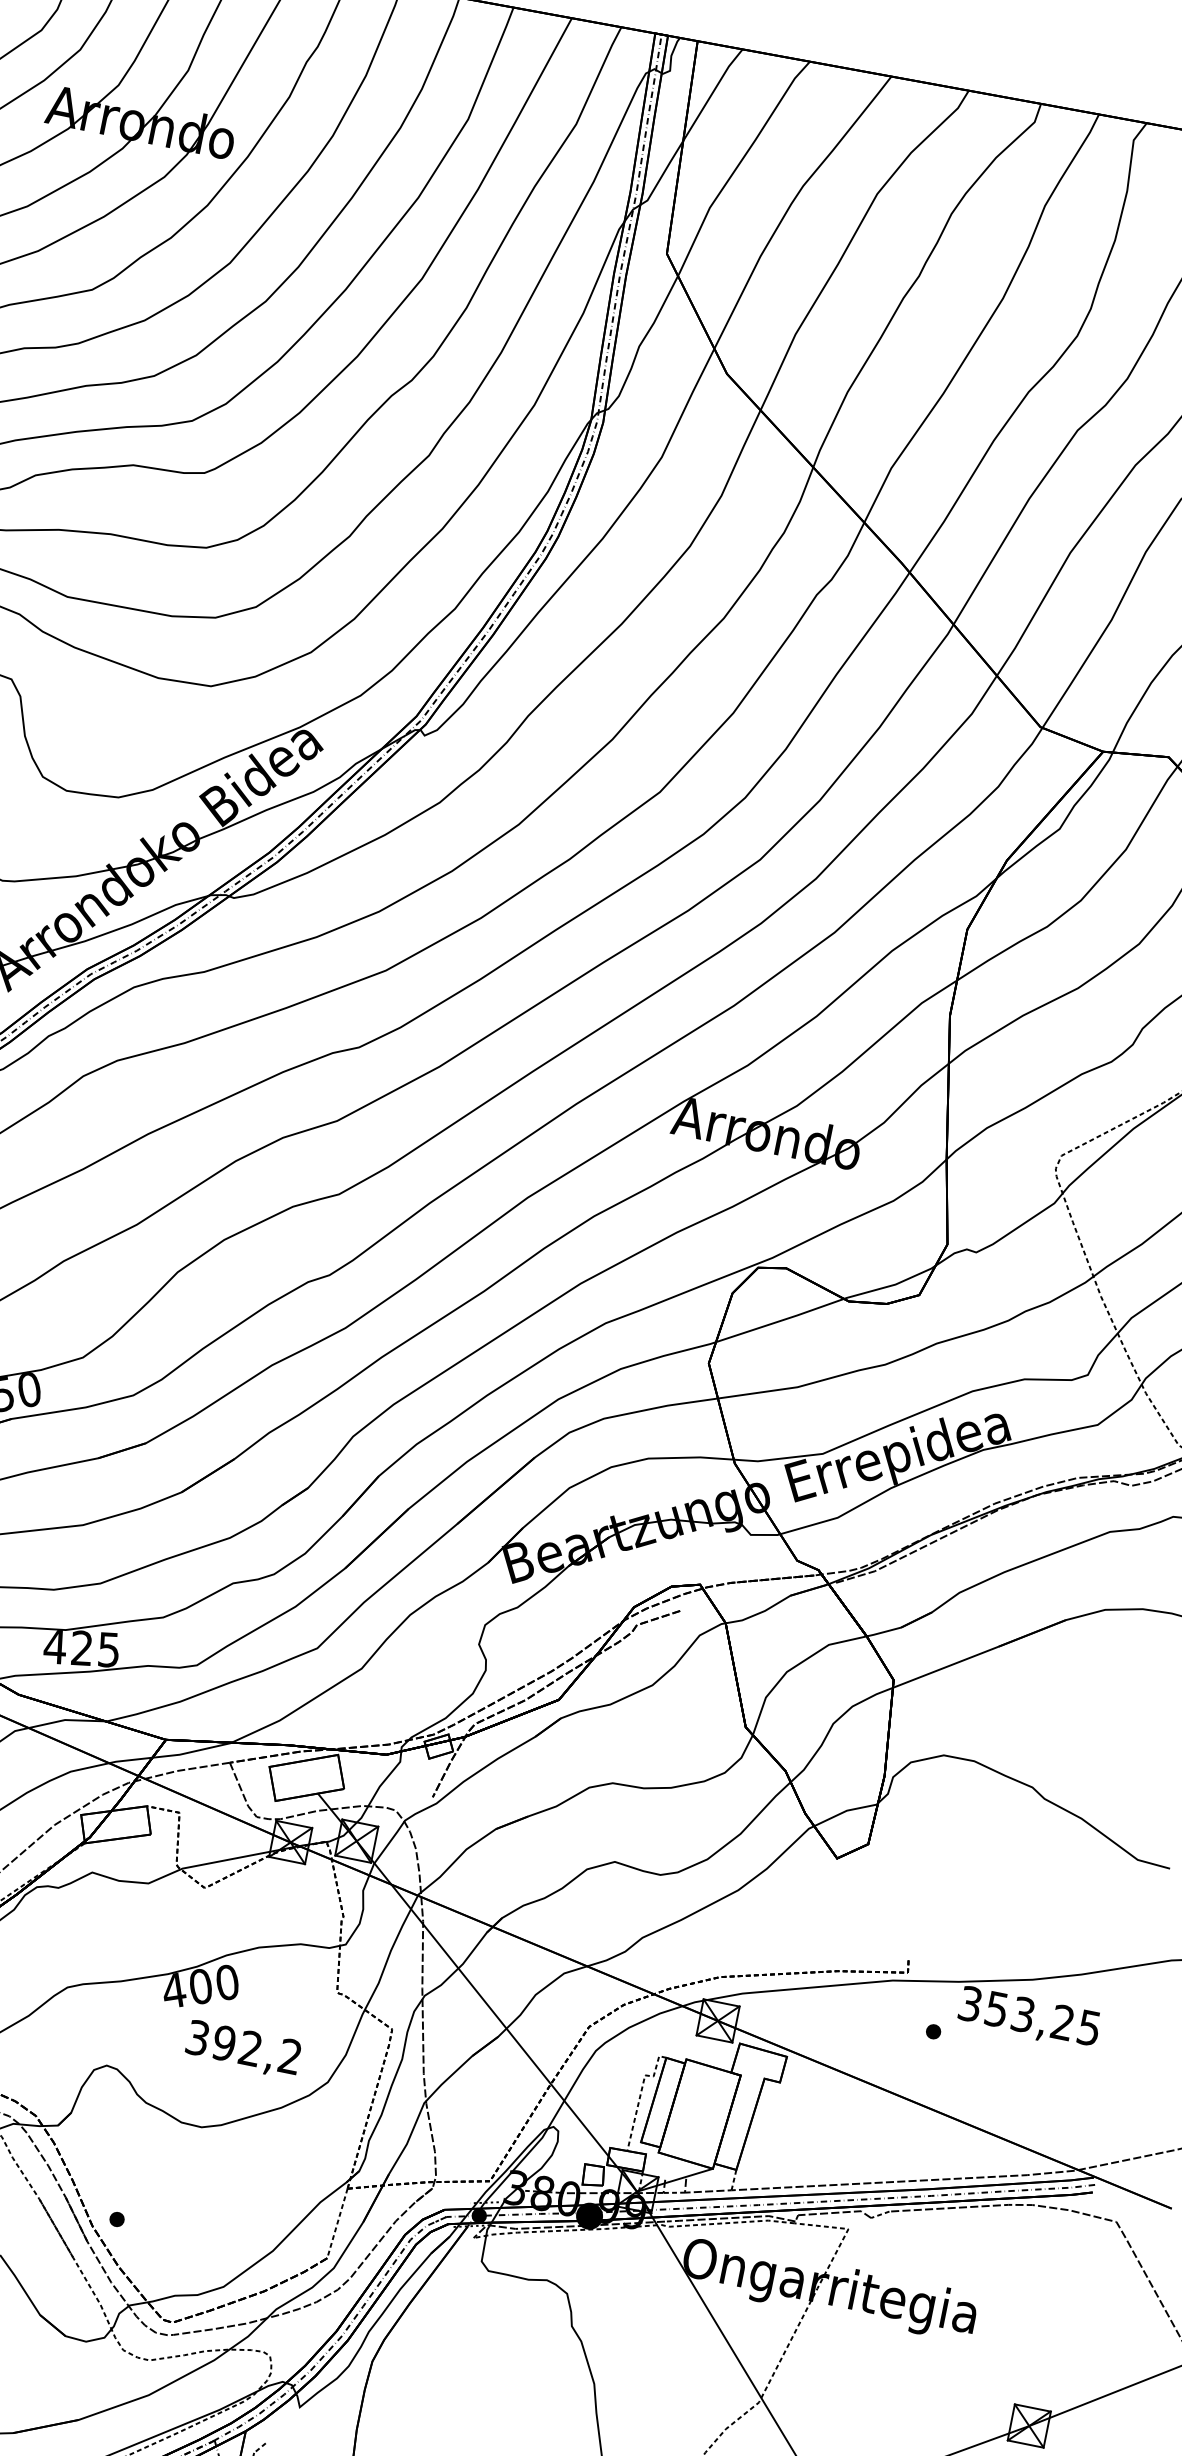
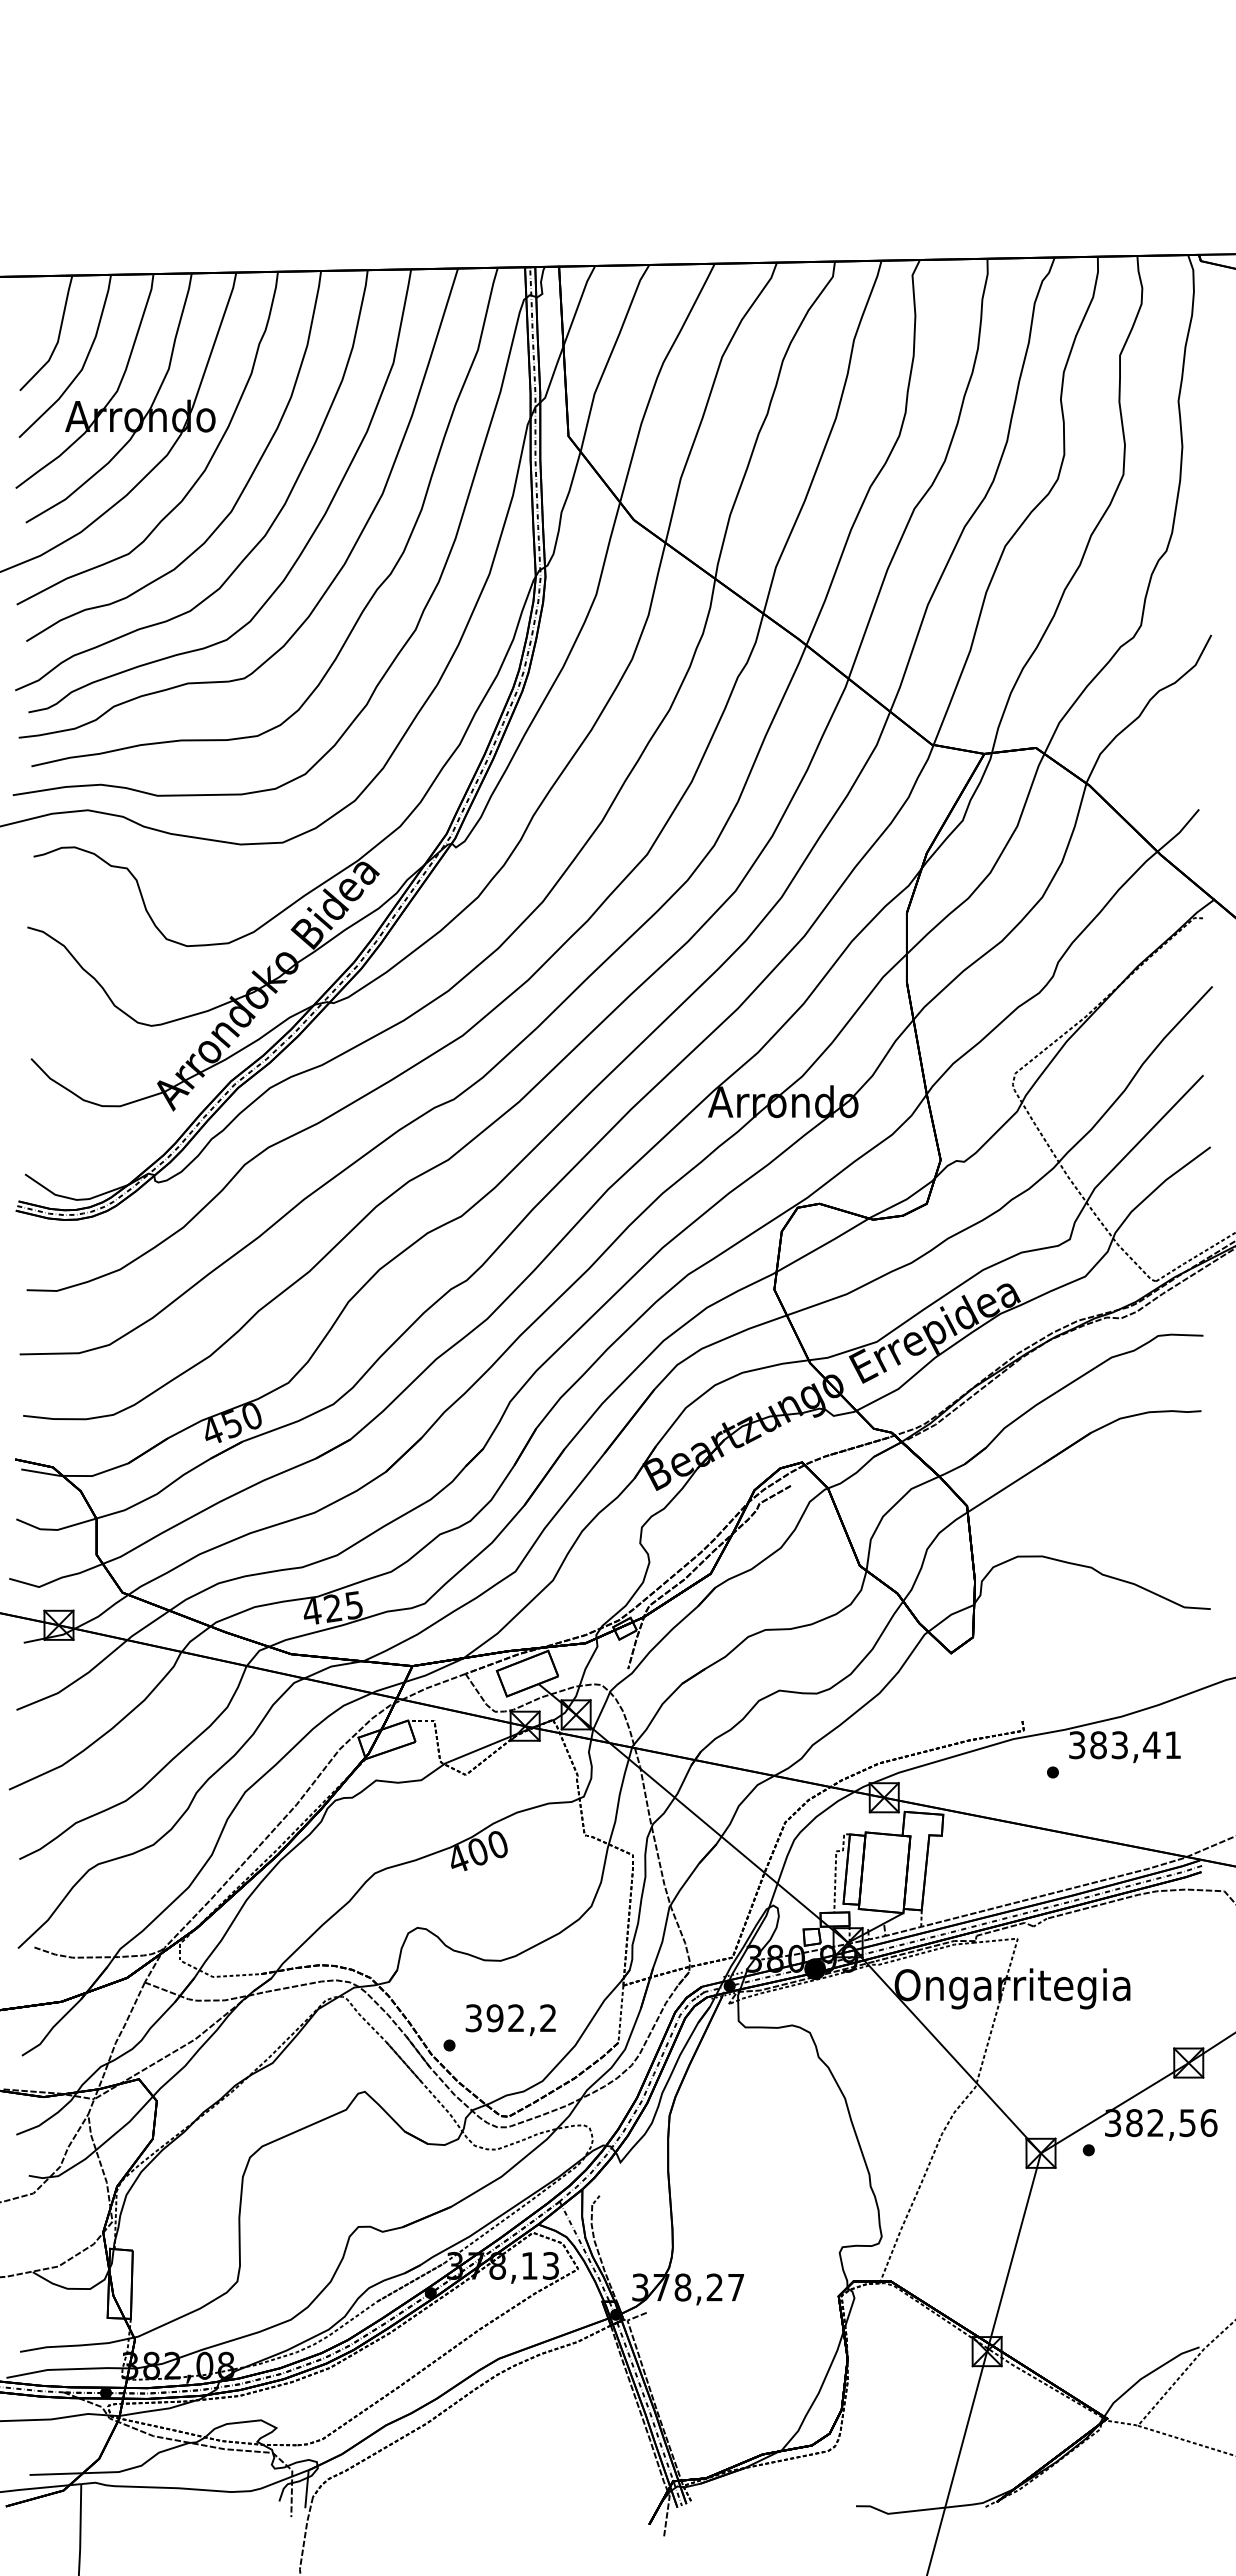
text: (1042, 2018) -> (1135, 1745), 353,25 -> 383,41
text: (242, 2049) -> (510, 2020), moved

